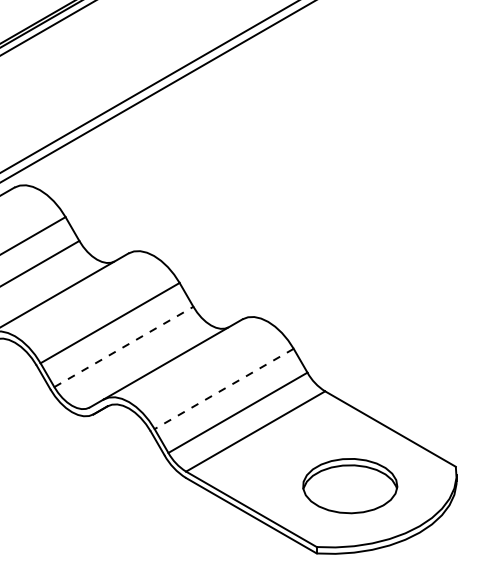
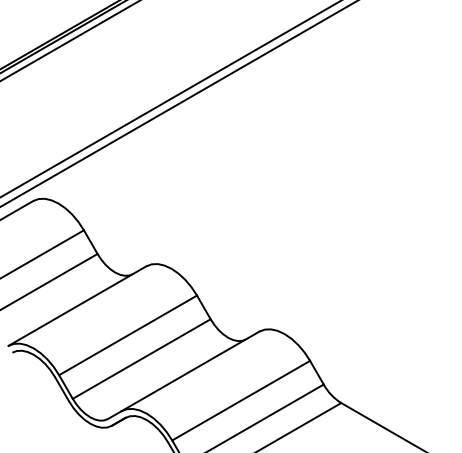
line: (124, 346) -> (142, 358), dashed -> solid
line: (223, 389) -> (240, 401), dashed -> solid

